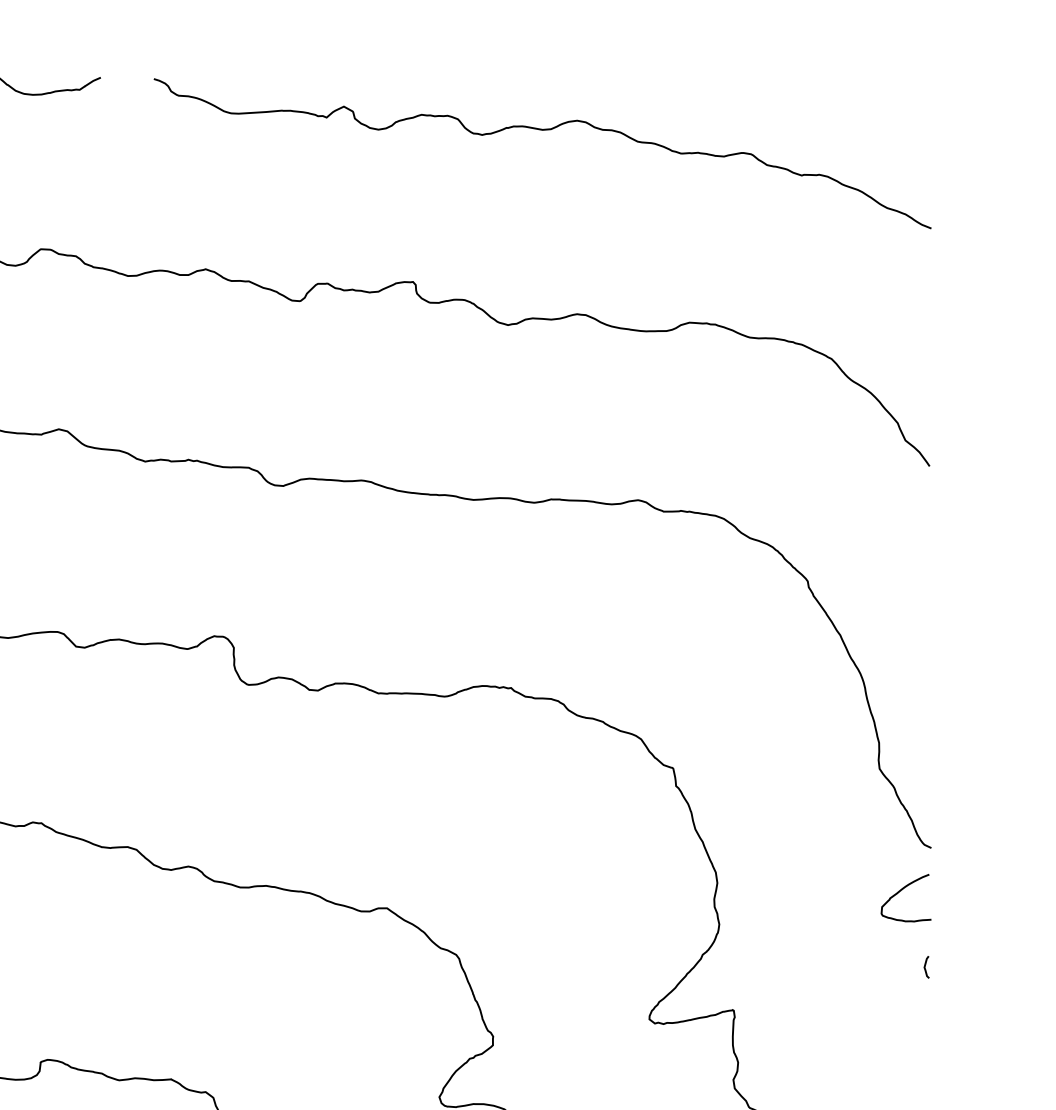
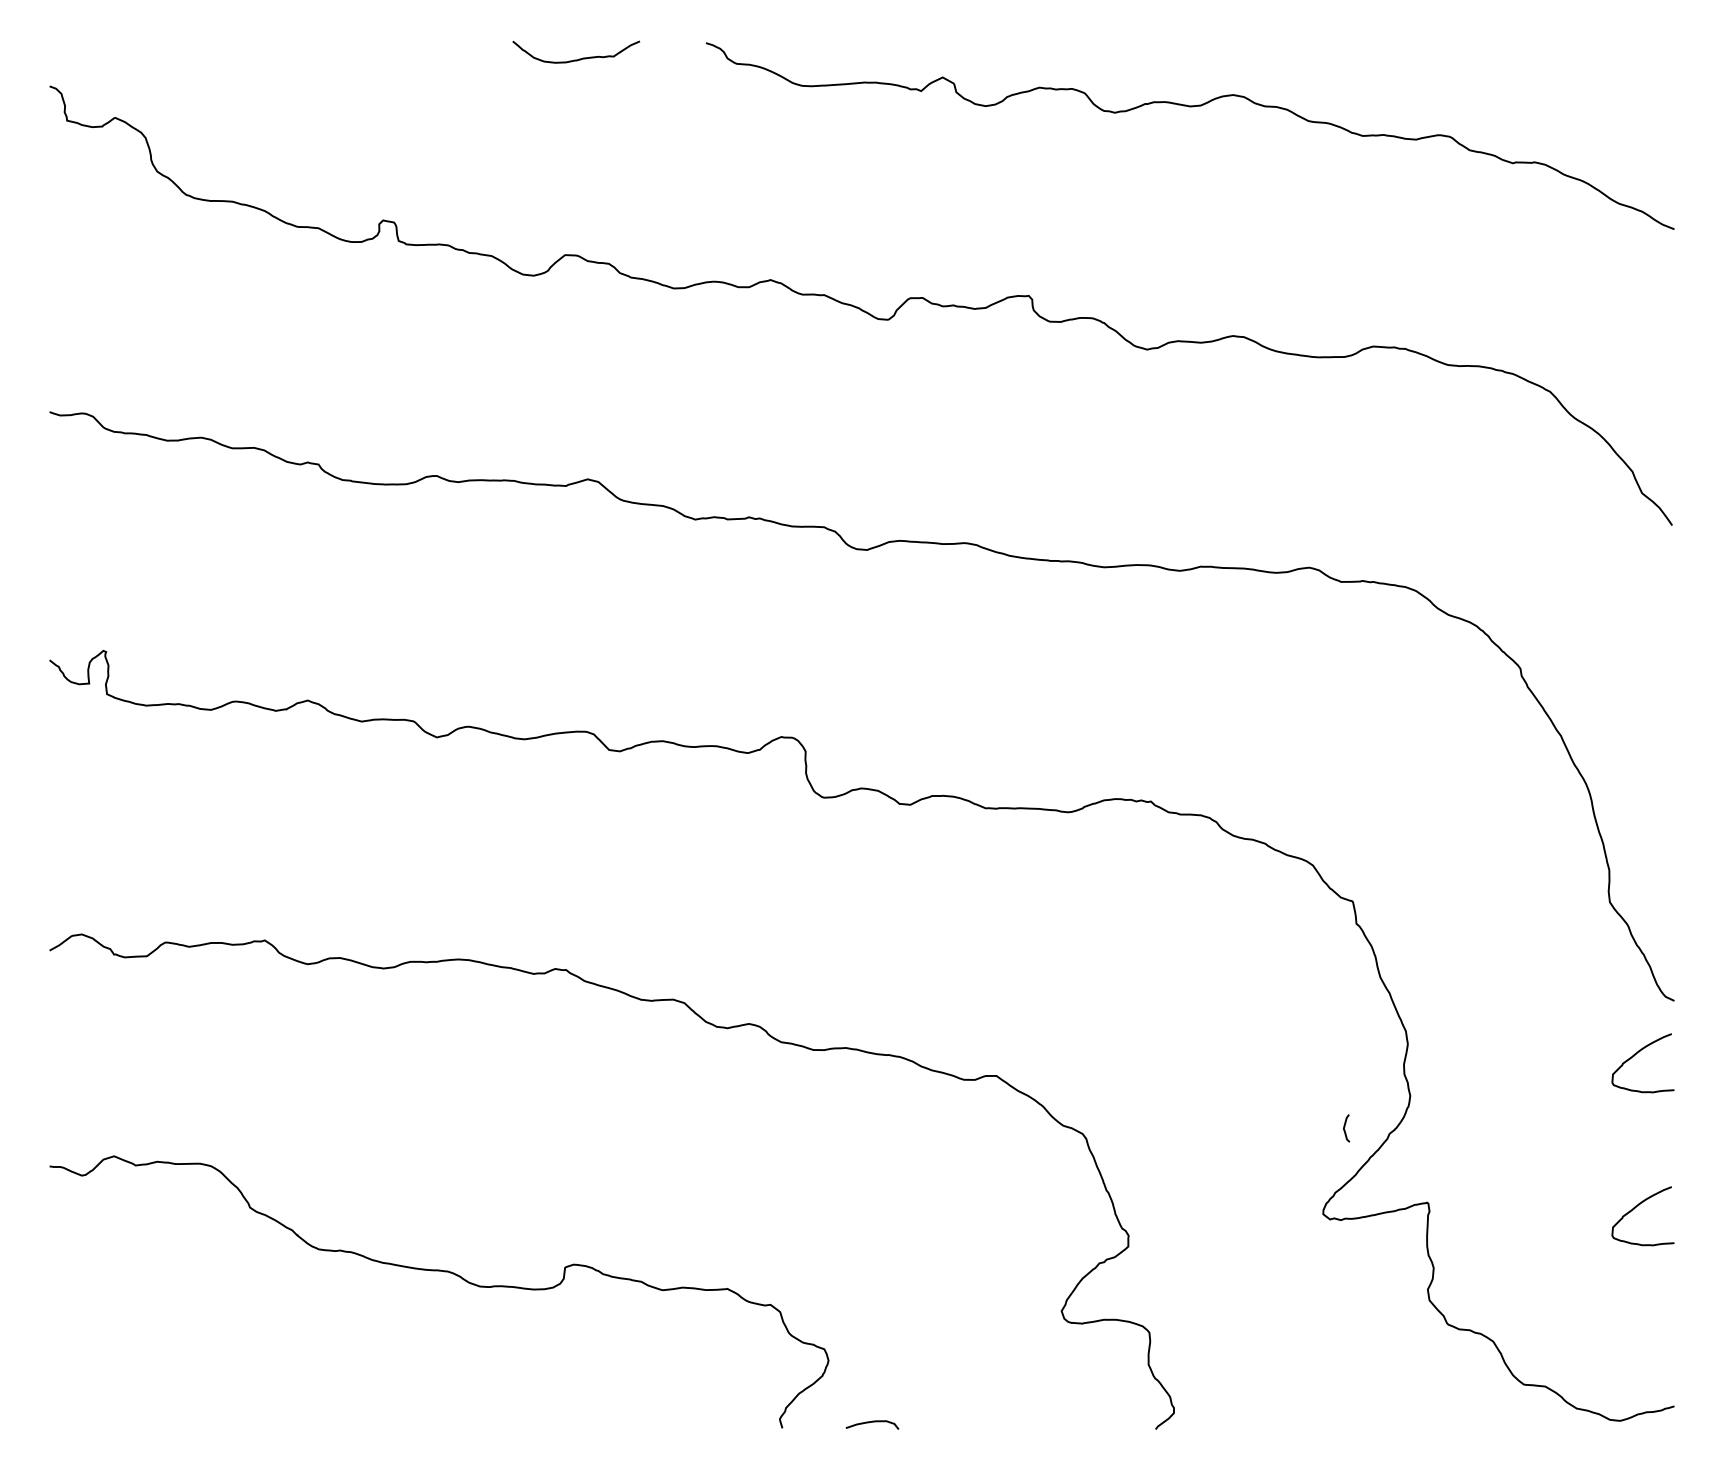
curve: (925, 966) -> (1345, 1127), moved
curve: (900, 1014) -> (1635, 1208), added

